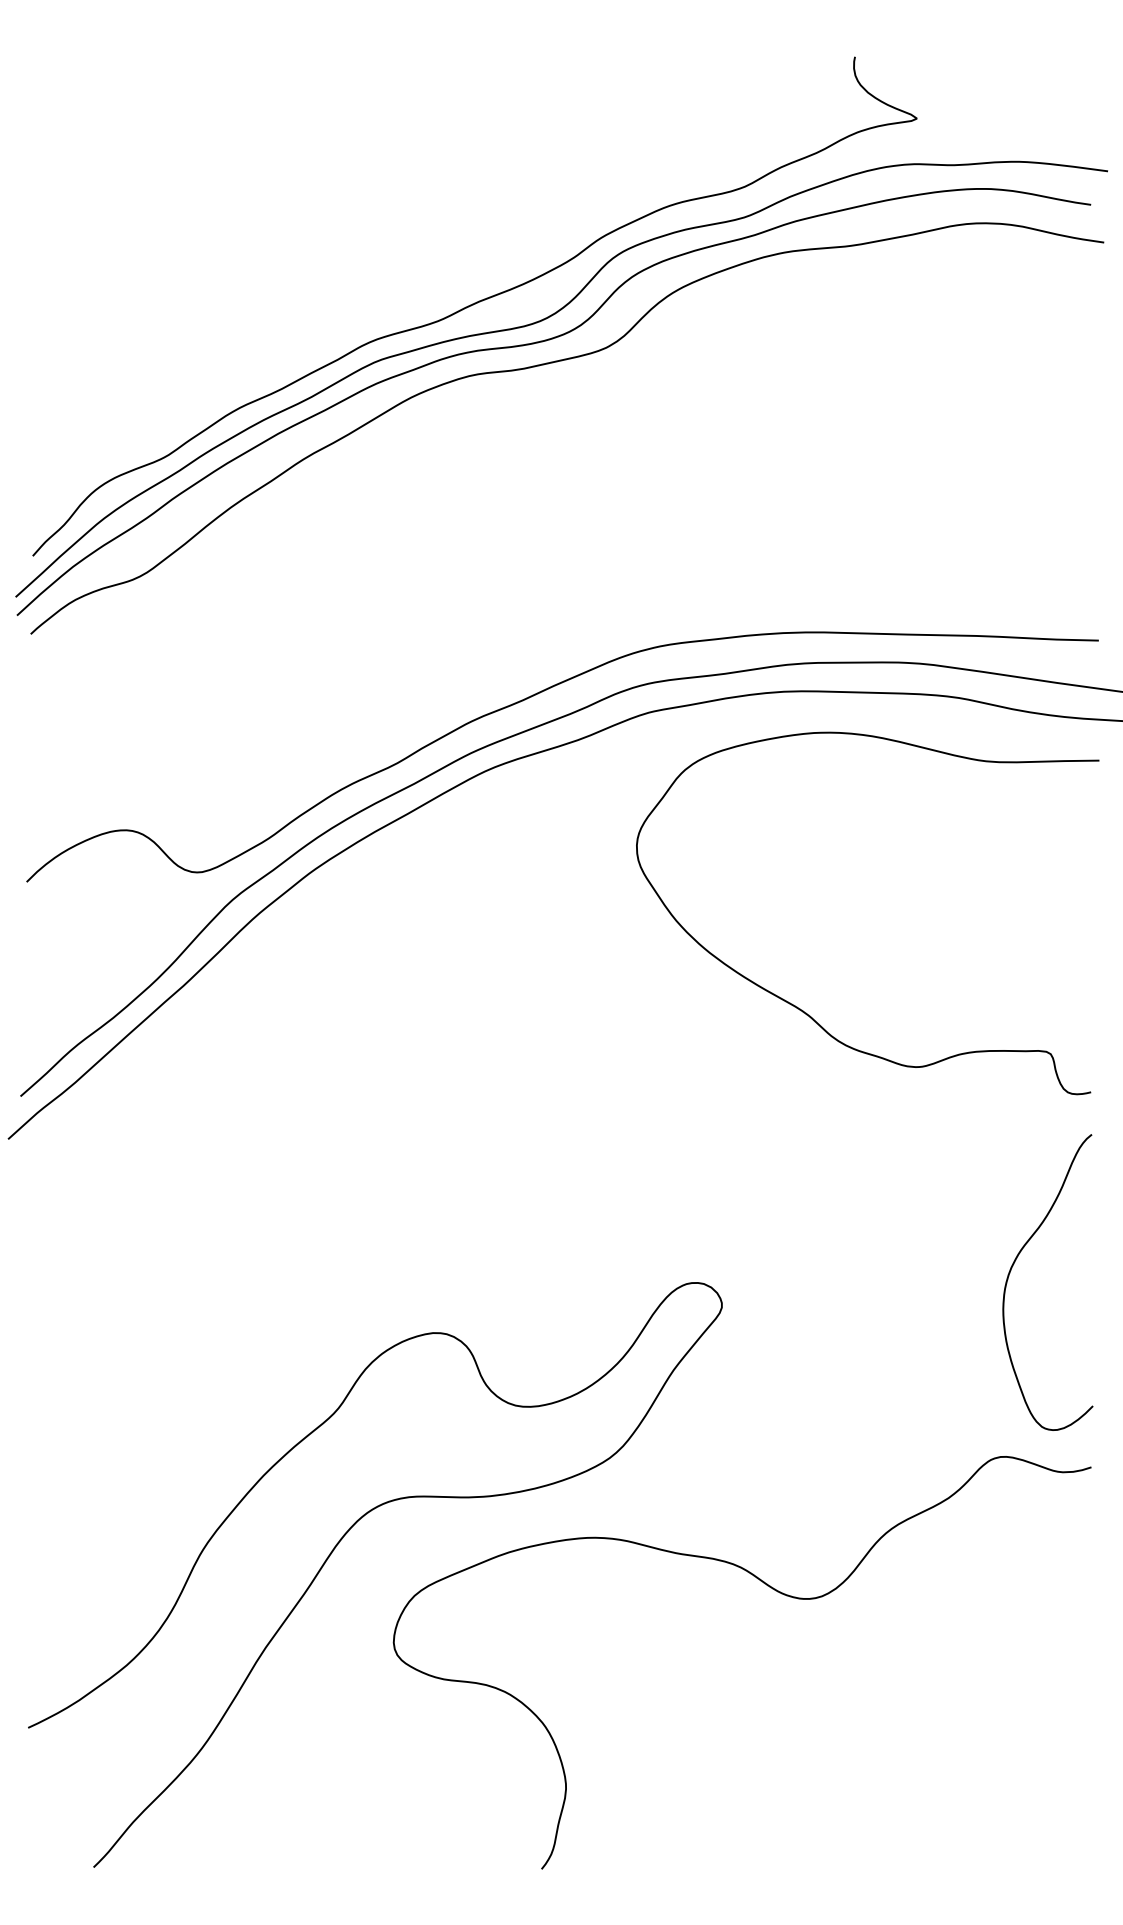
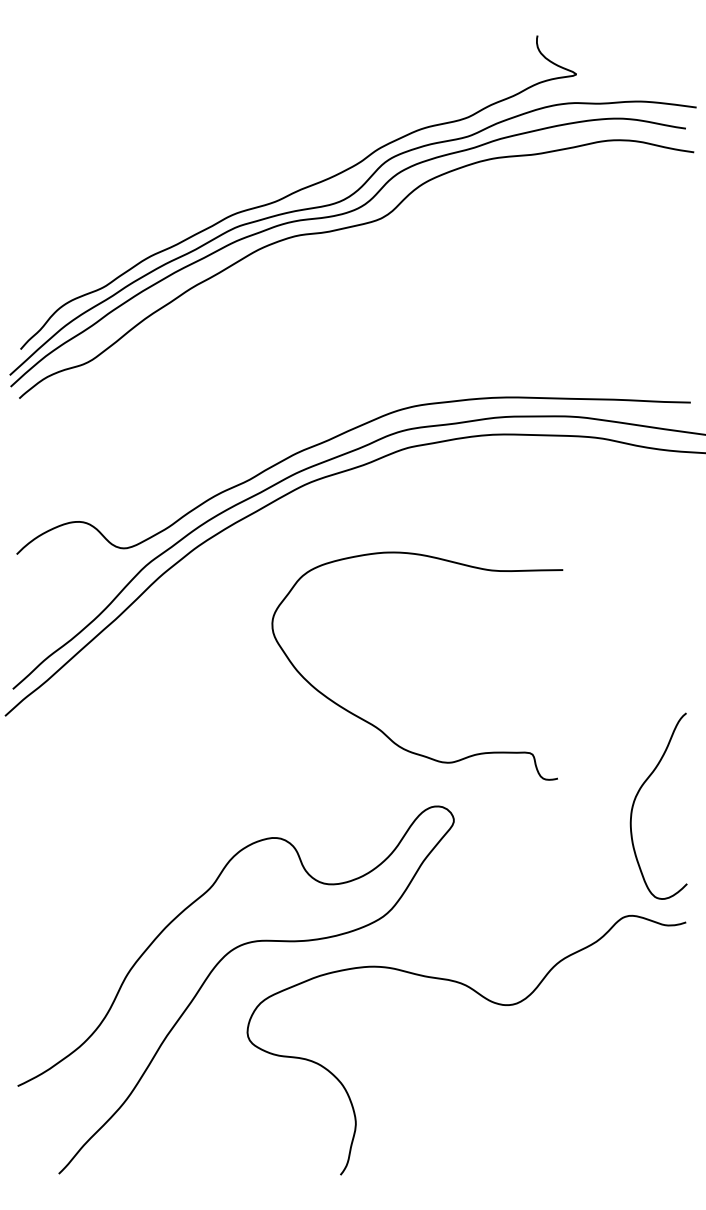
curve: (800, 1007) -> (375, 725), moved

